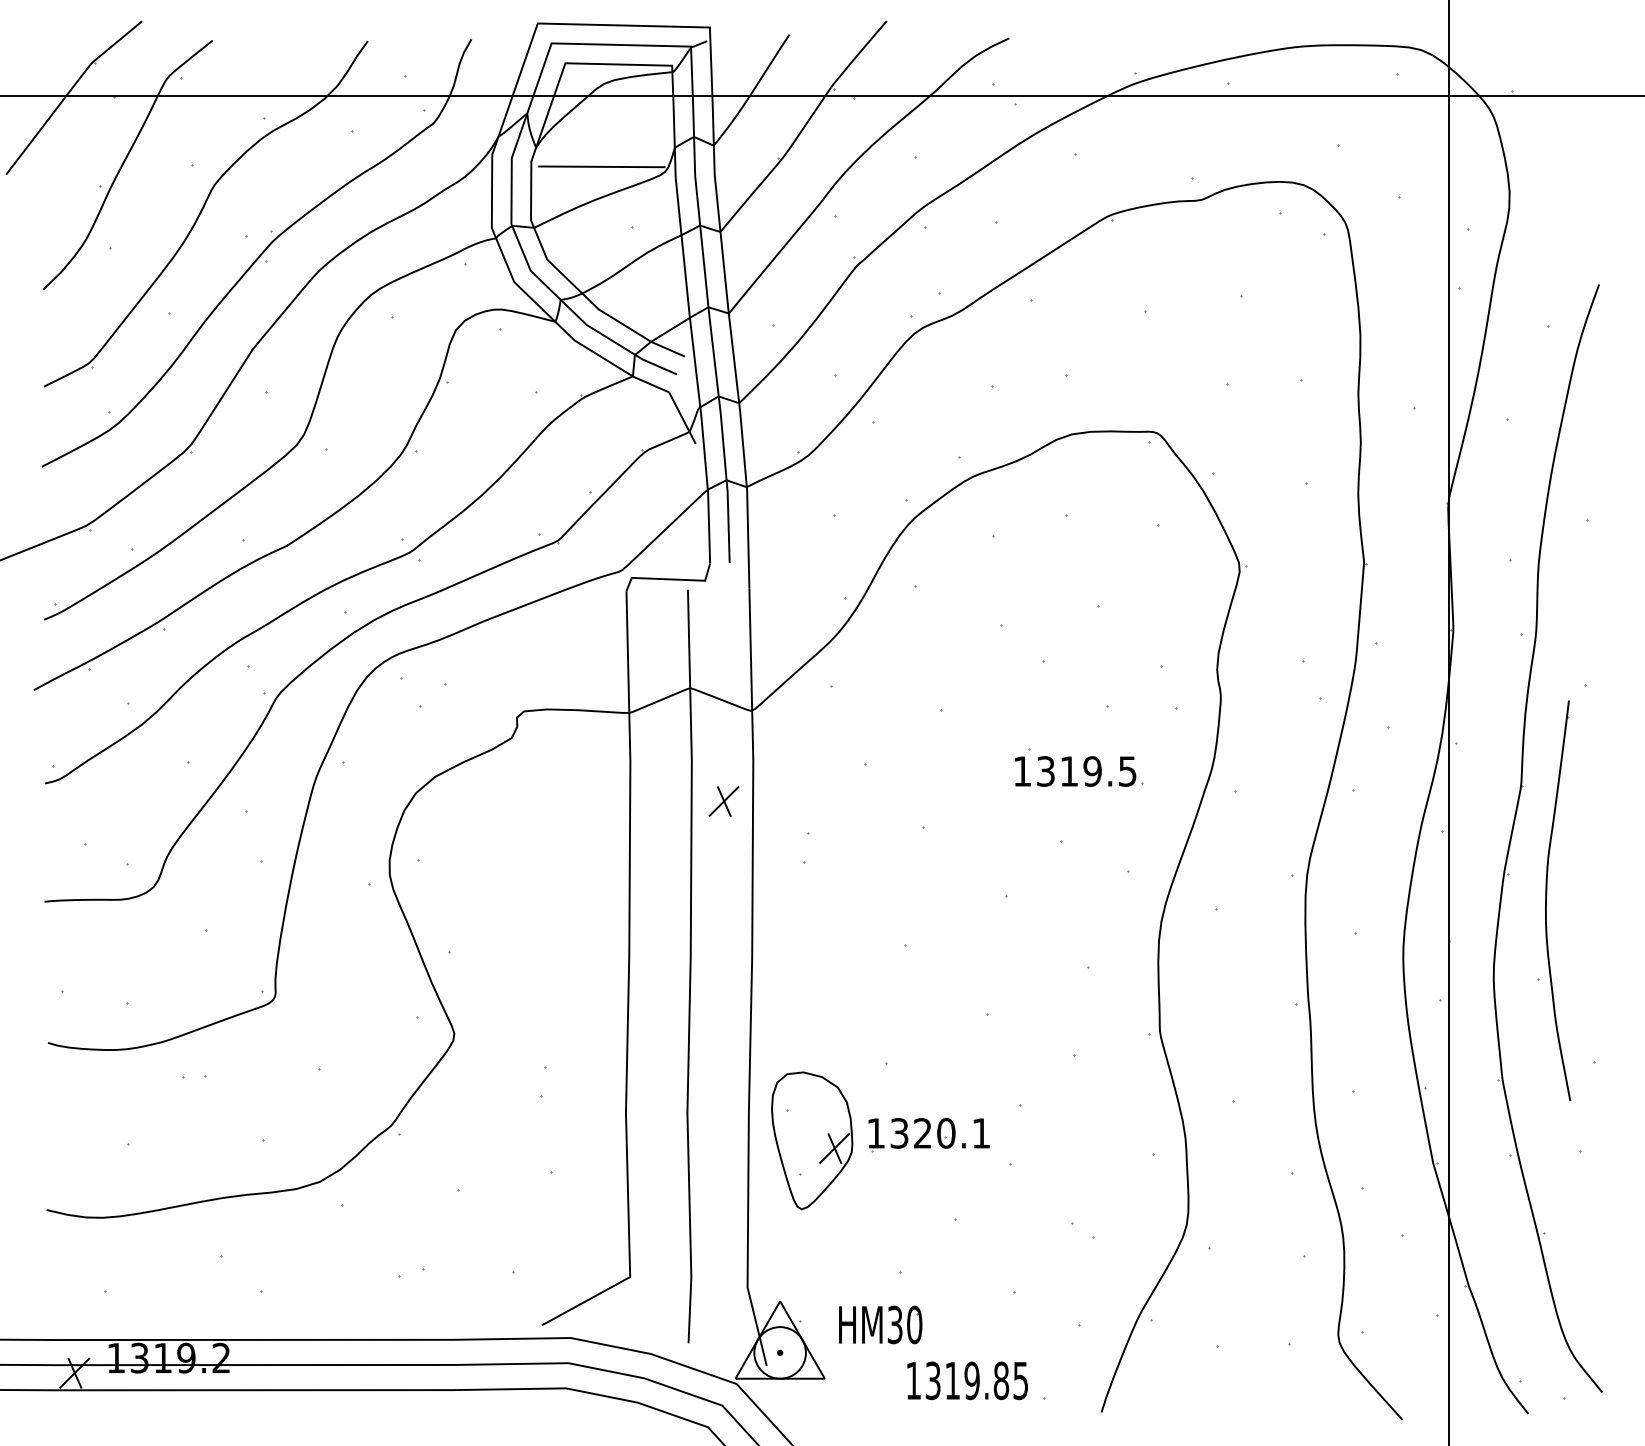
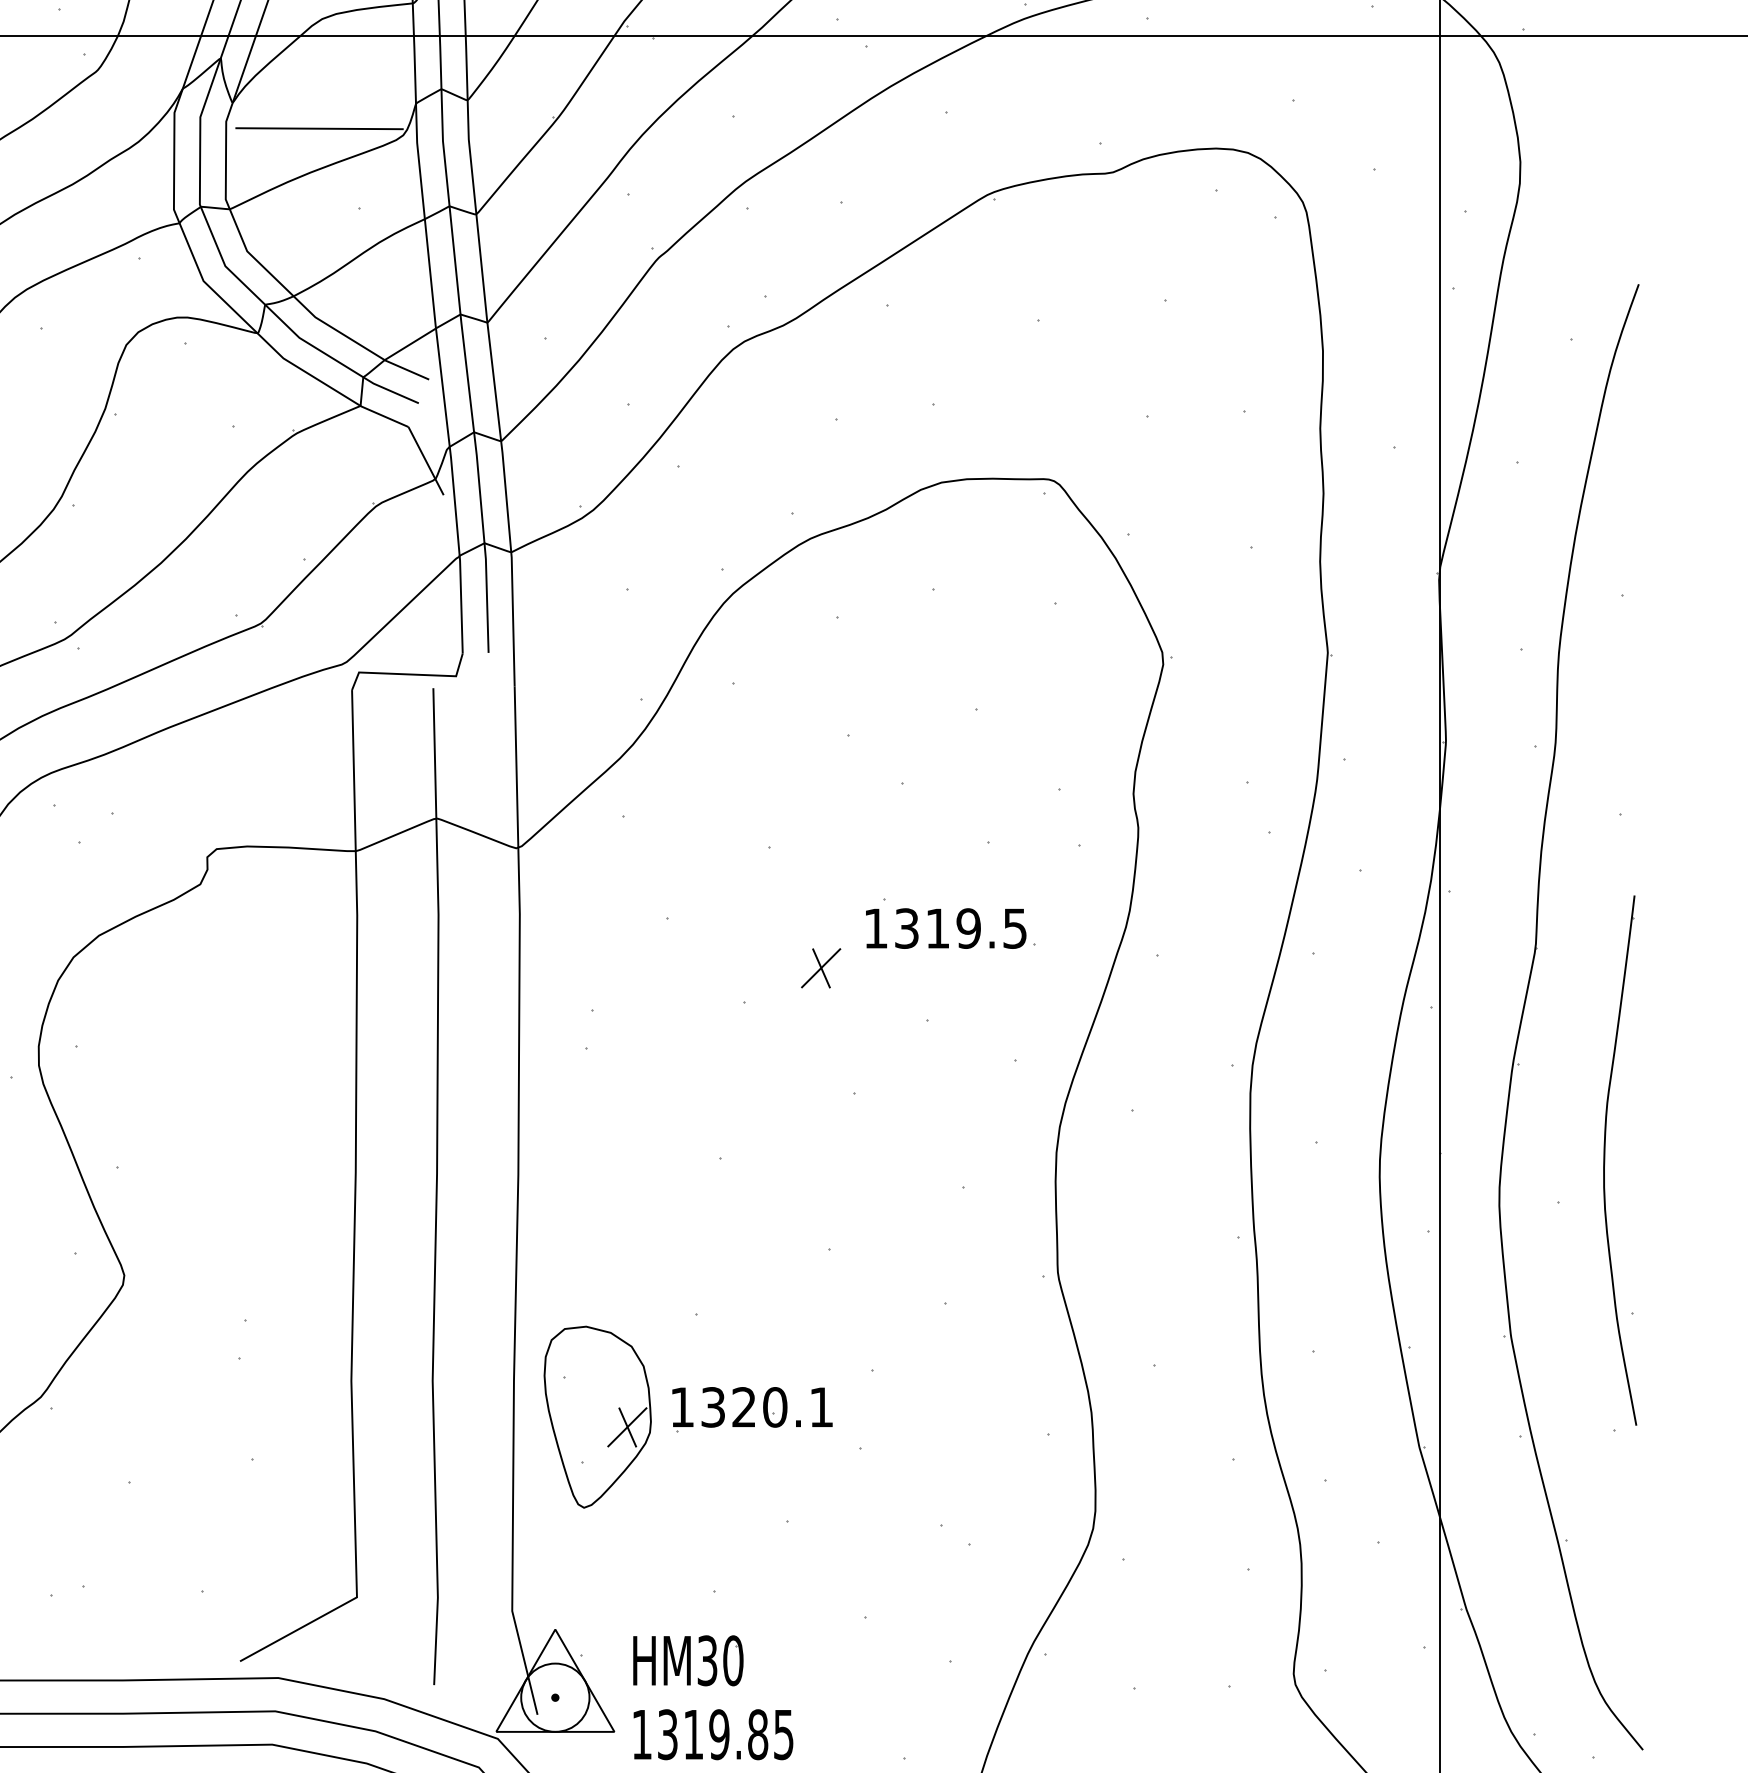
part: (723, 801) -> (820, 968), moved
part: (1546, 900) -> (1604, 1160), moved
text: (967, 1380) -> (713, 1734), moved

